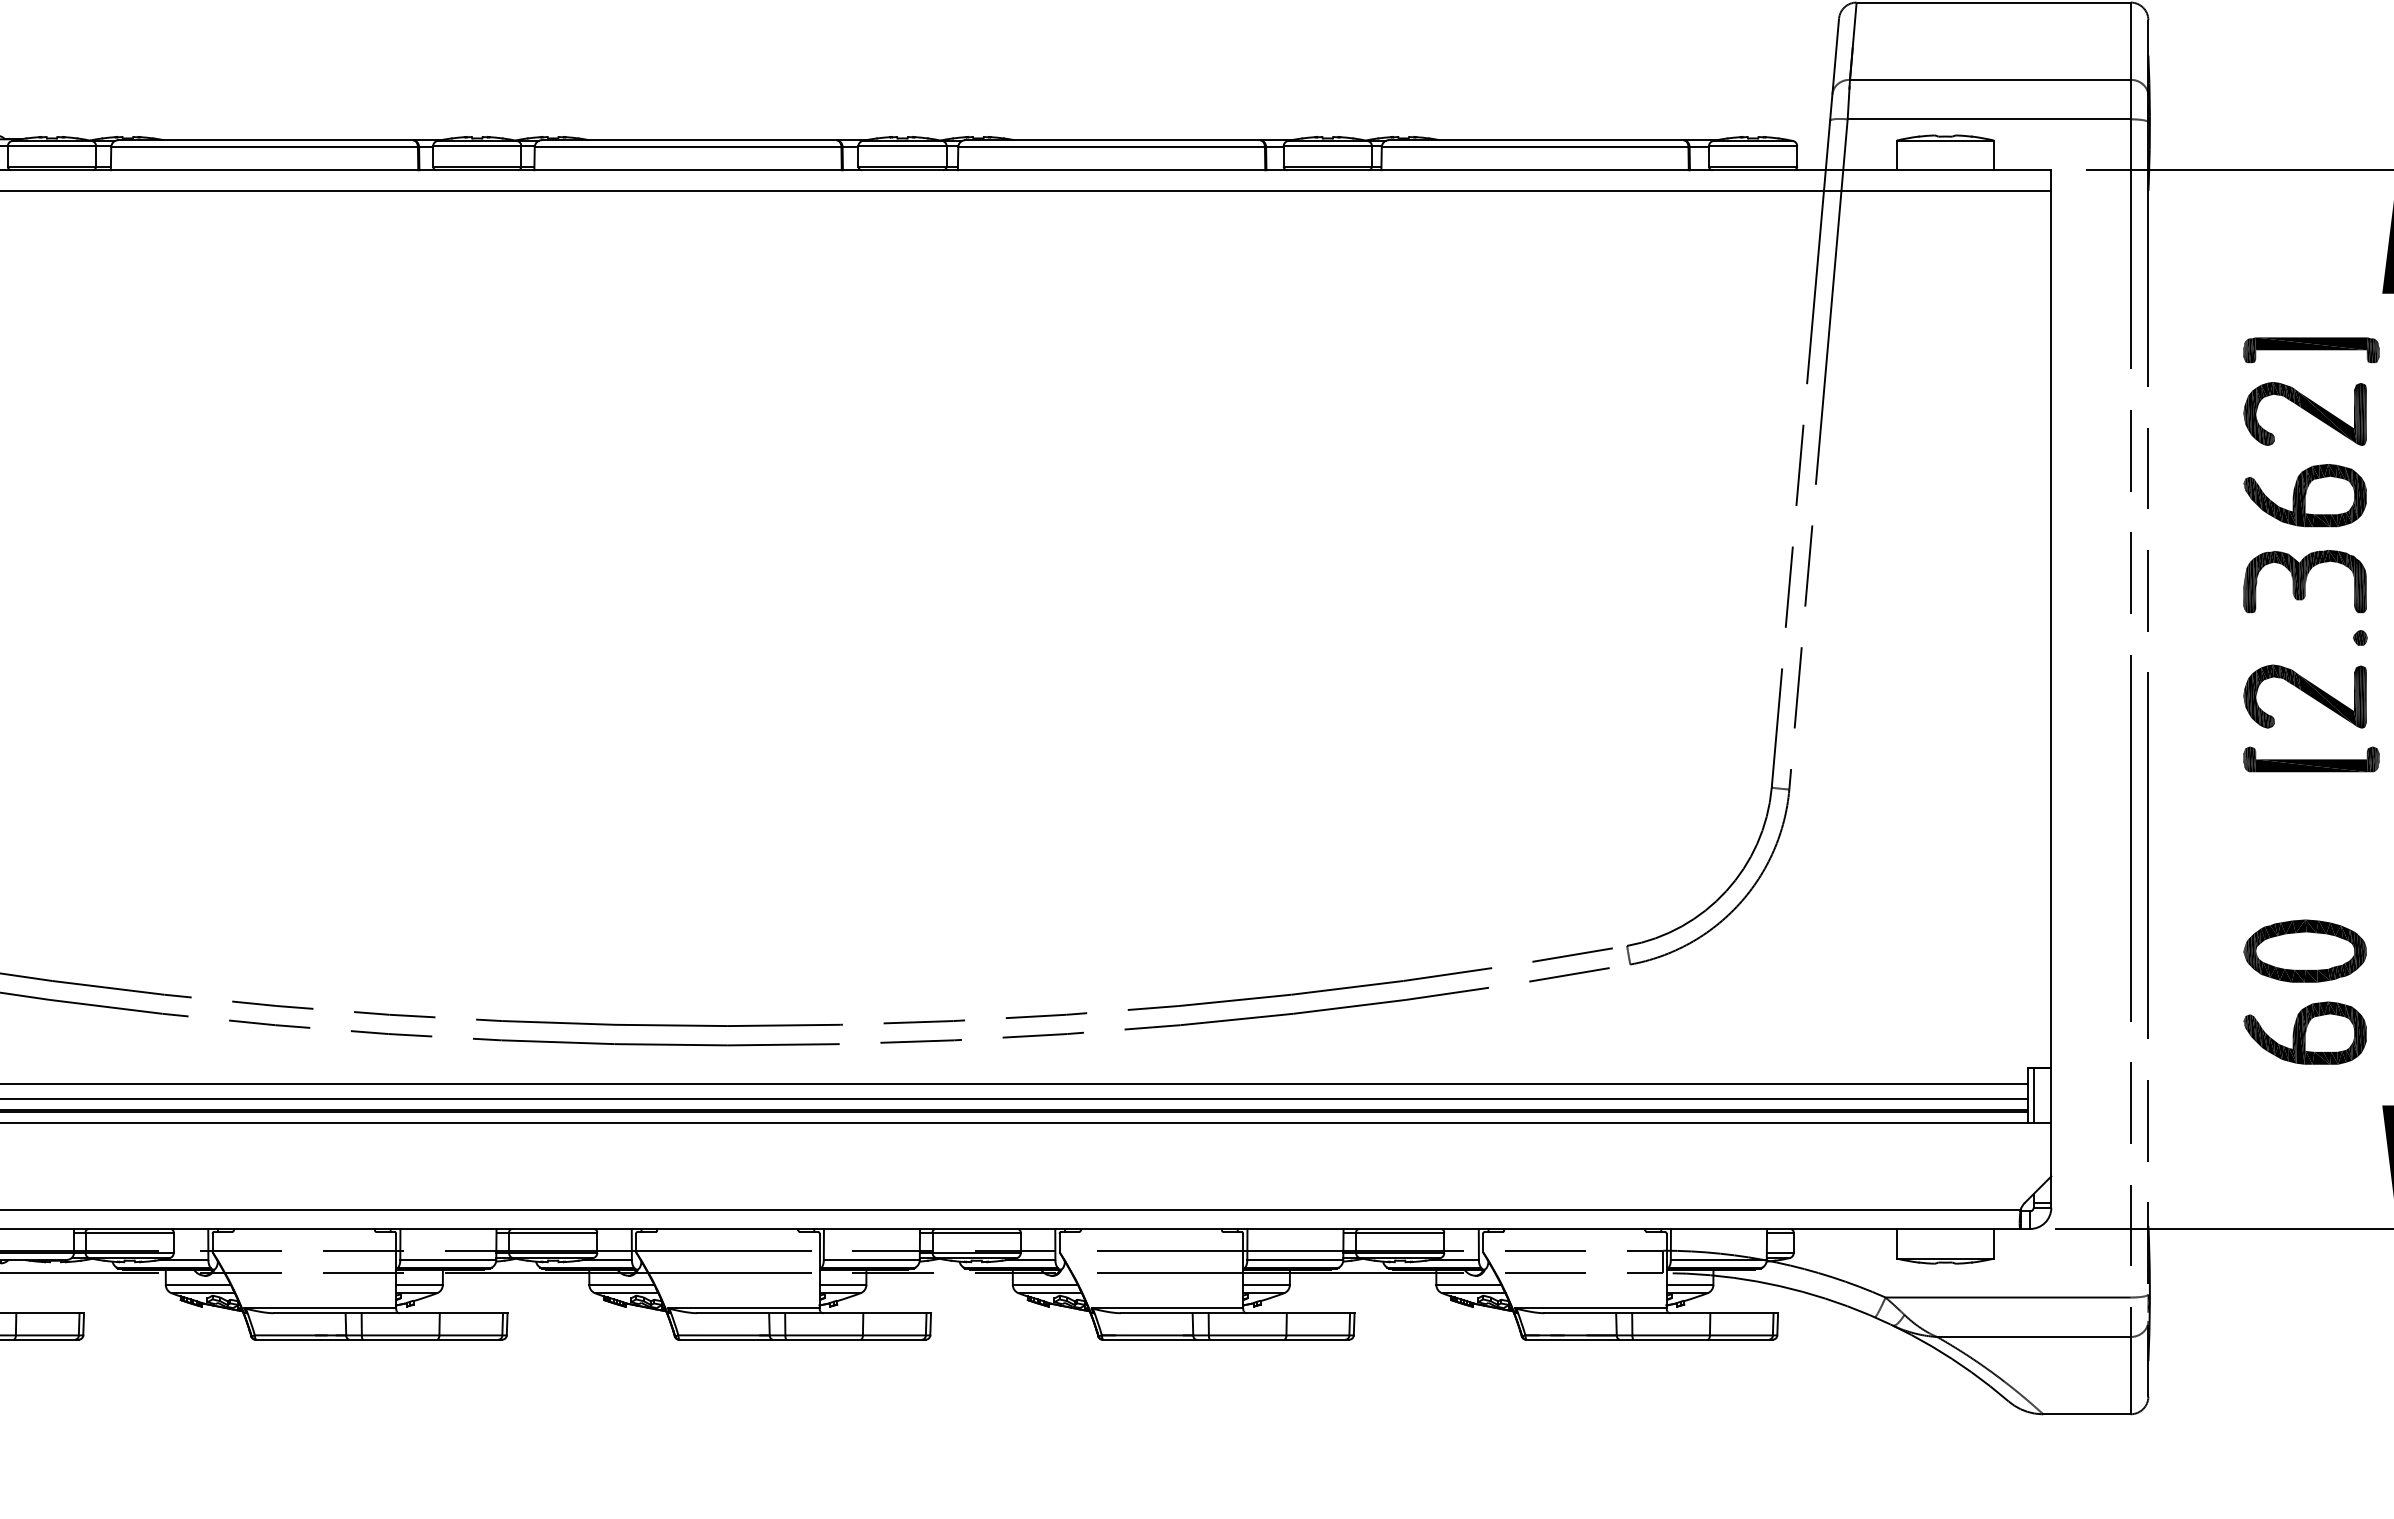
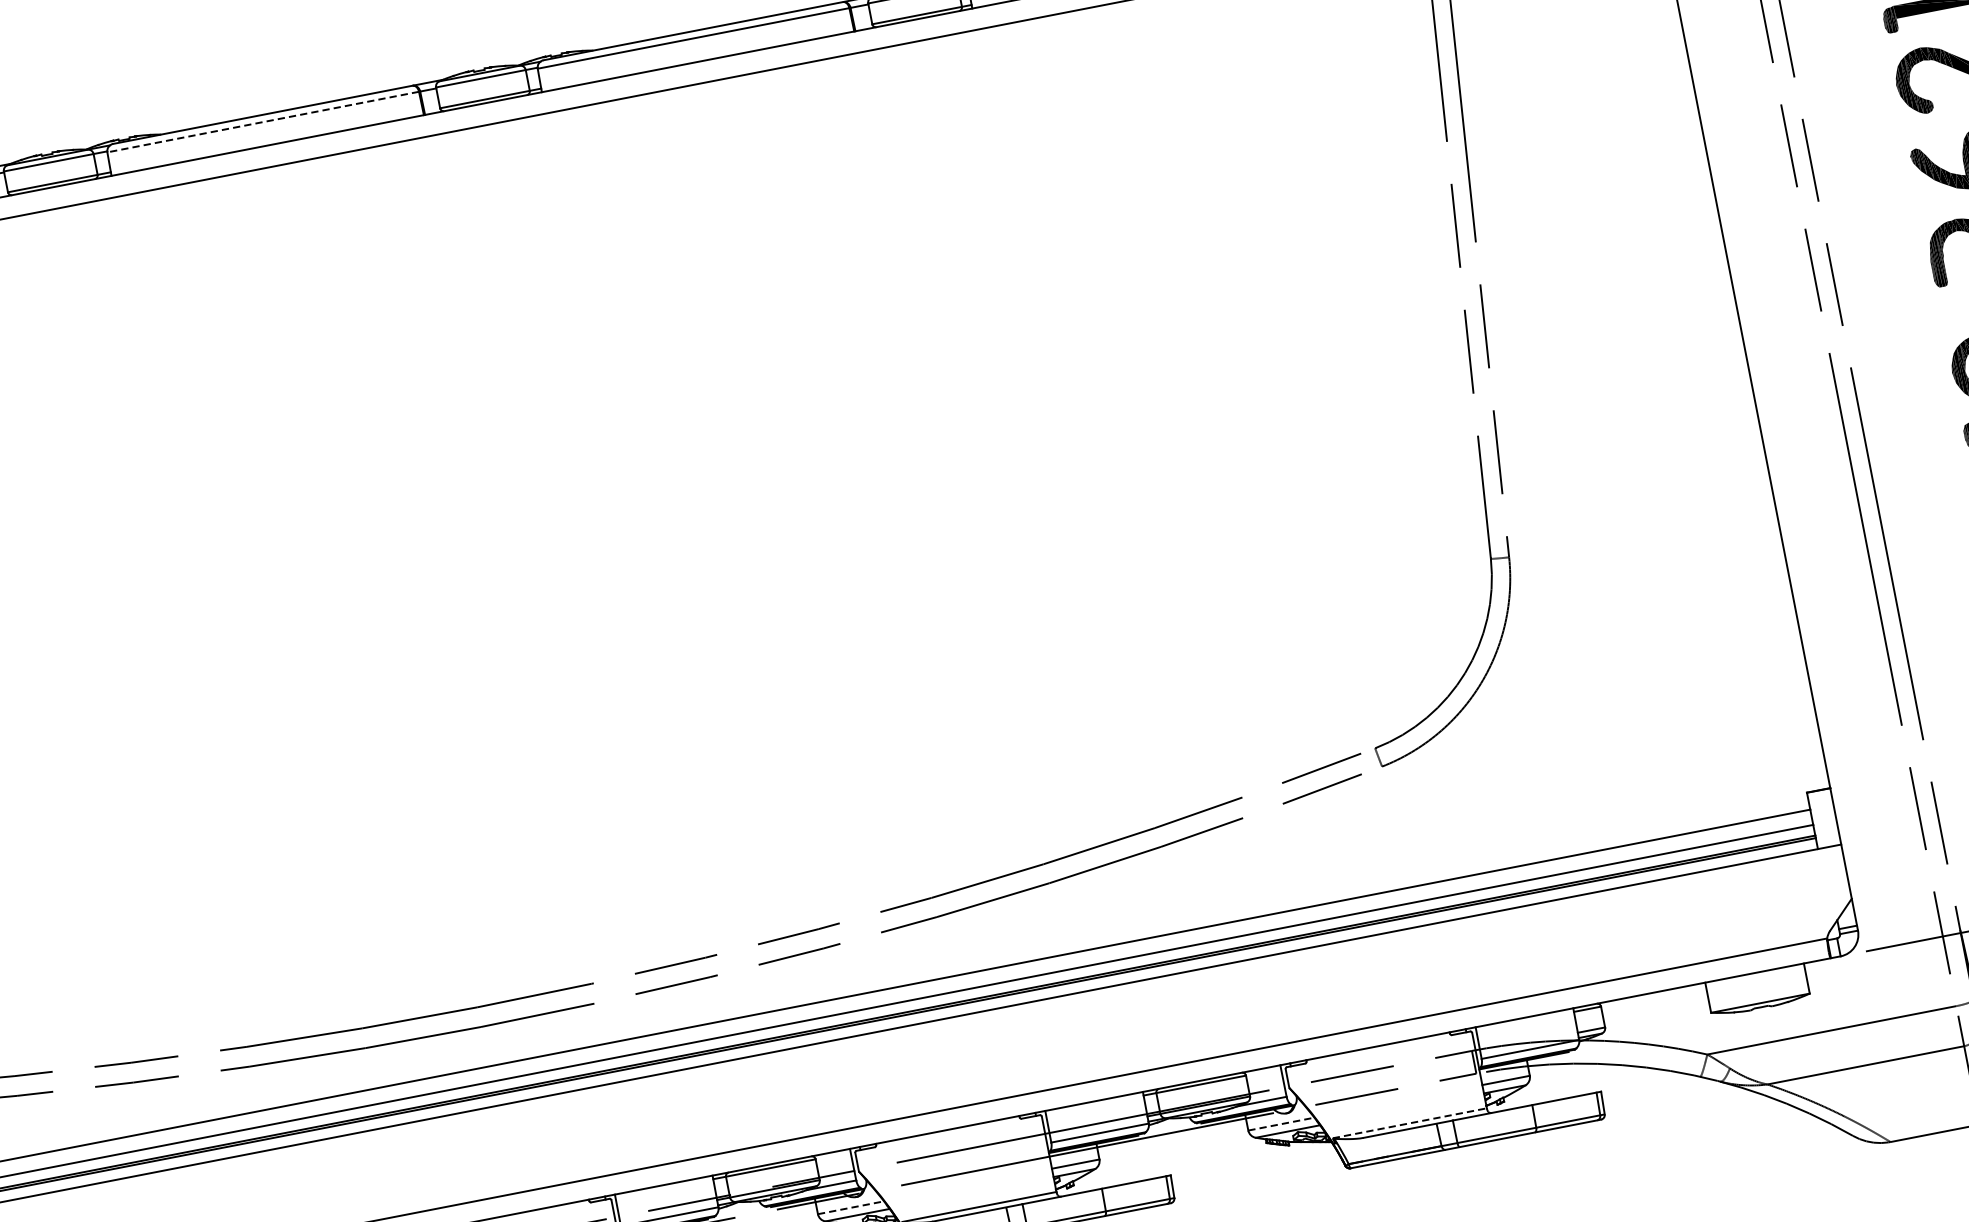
line: (687, 147) -> (262, 122), solid -> dashed
line: (2033, 1095) -> (1817, 820), removed
line: (1045, 1285) -> (851, 1208), solid -> dashed
line: (1468, 1285) -> (1281, 1124), solid -> dashed
line: (1590, 1307) -> (1409, 1122), solid -> dashed

